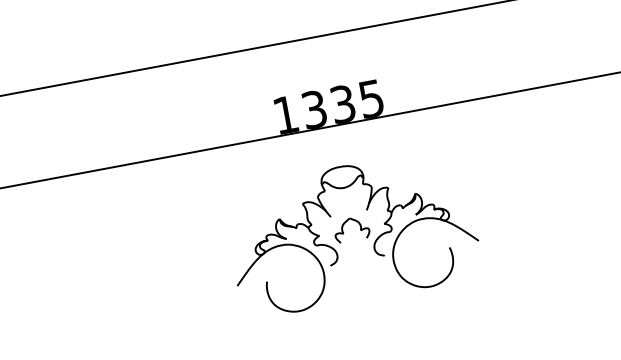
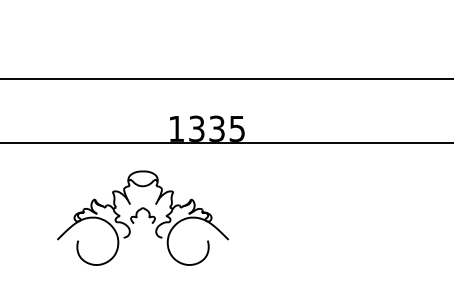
part: (351, 232) -> (142, 217), moved

